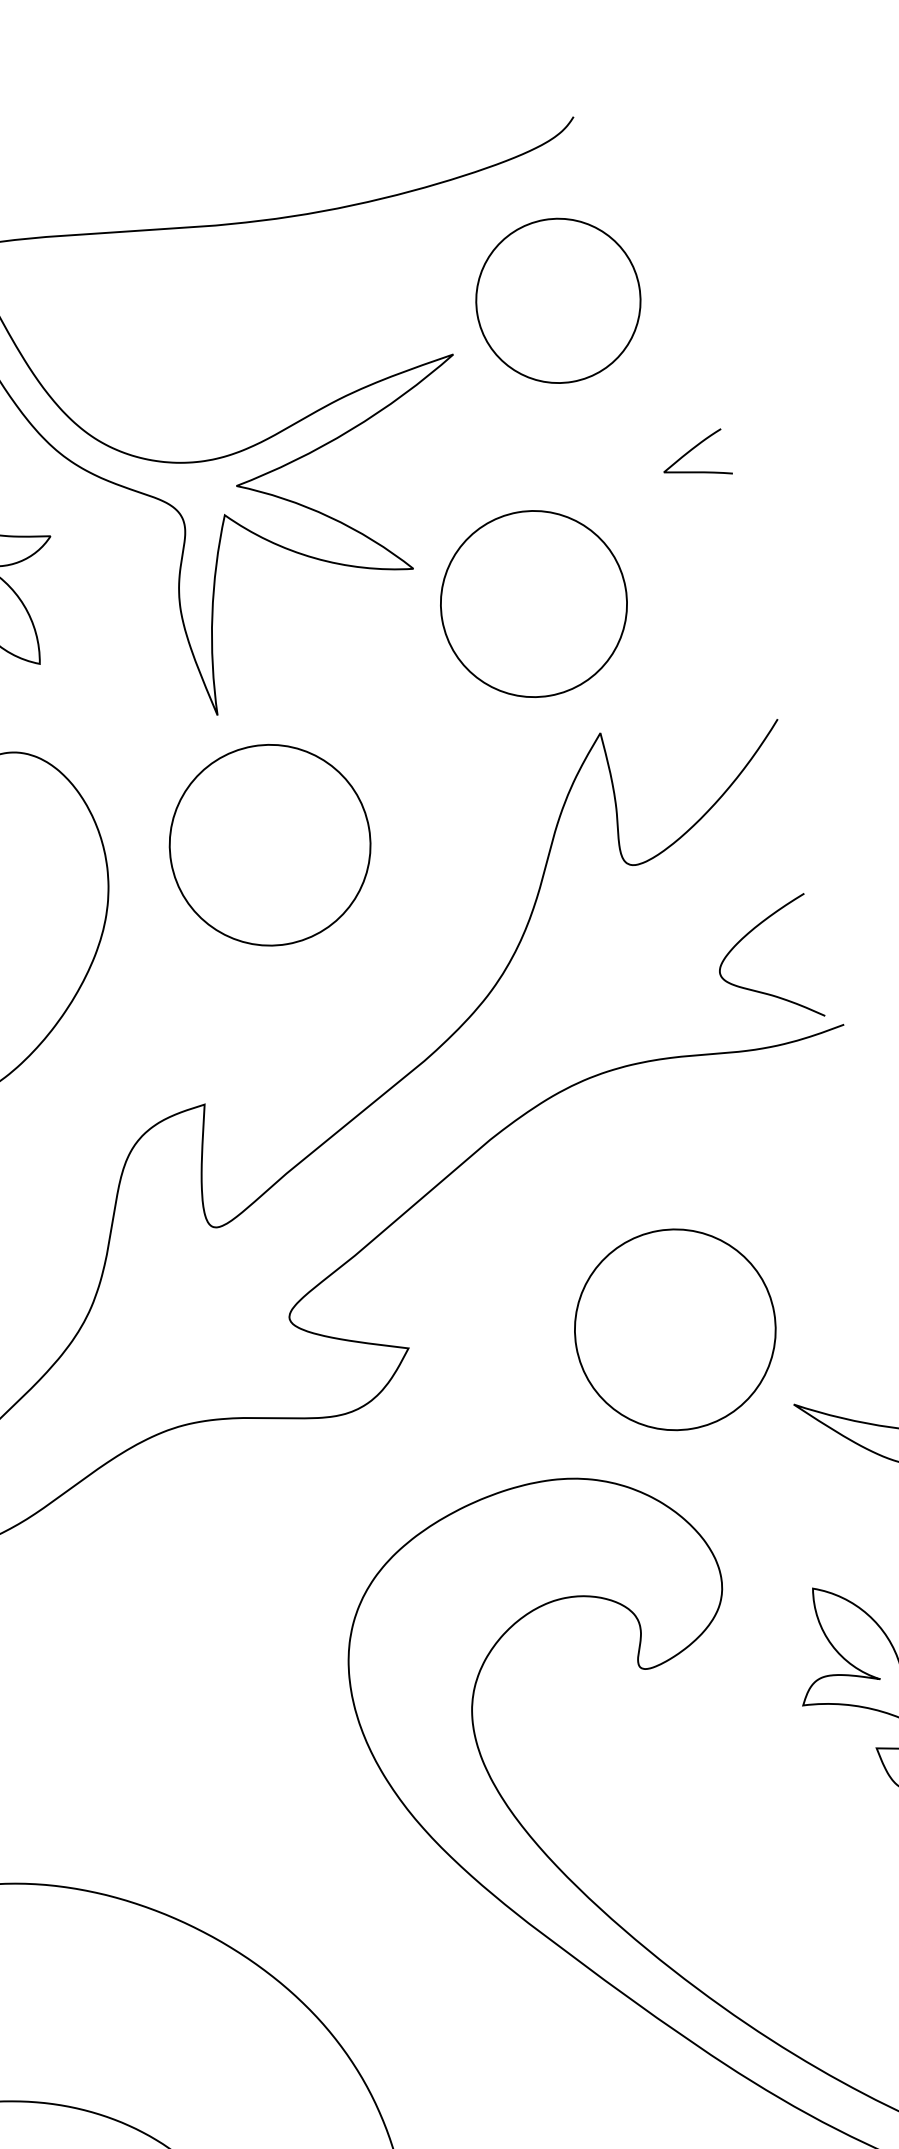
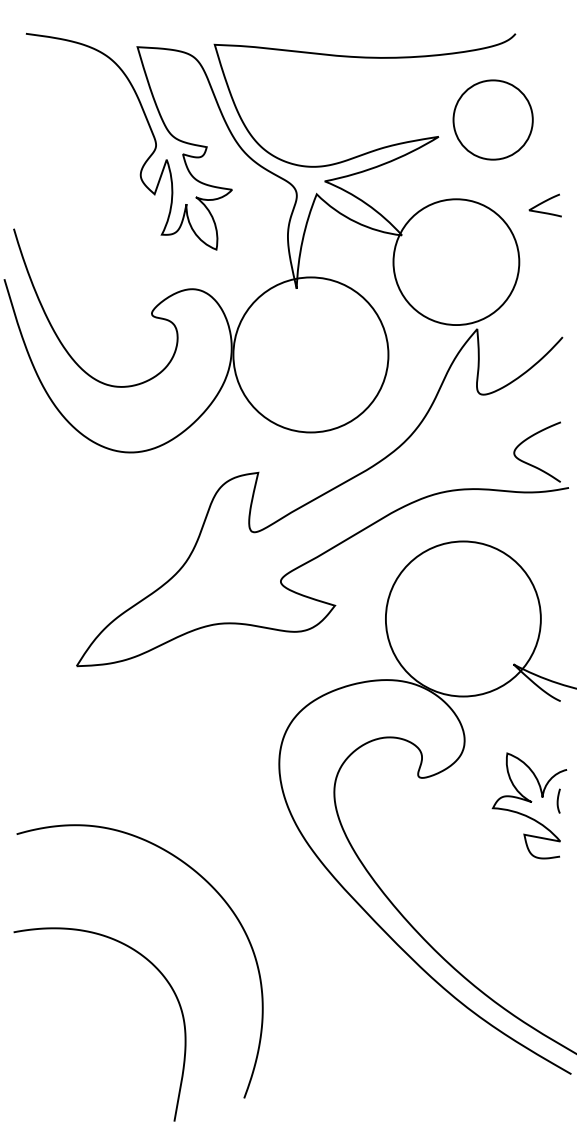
circle: (534, 604) -> (456, 262), size x1.4
circle: (269, 844) -> (310, 354), size x1.6
circle: (673, 1329) -> (462, 618), size x1.6

